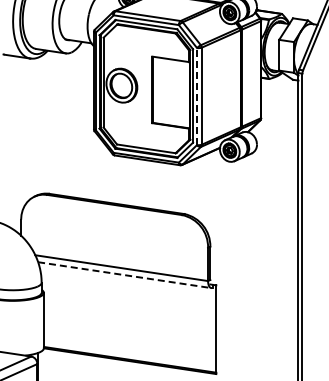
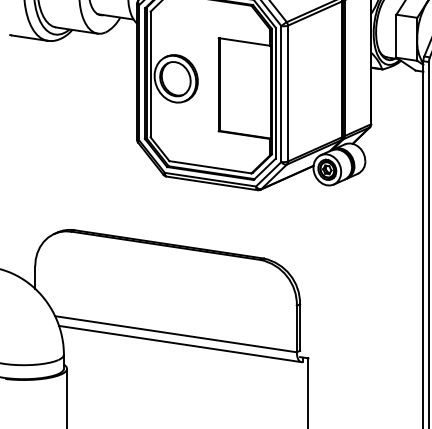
line: (197, 96) -> (282, 93), dashed -> solid
line: (124, 275) -> (179, 344), dashed -> solid

